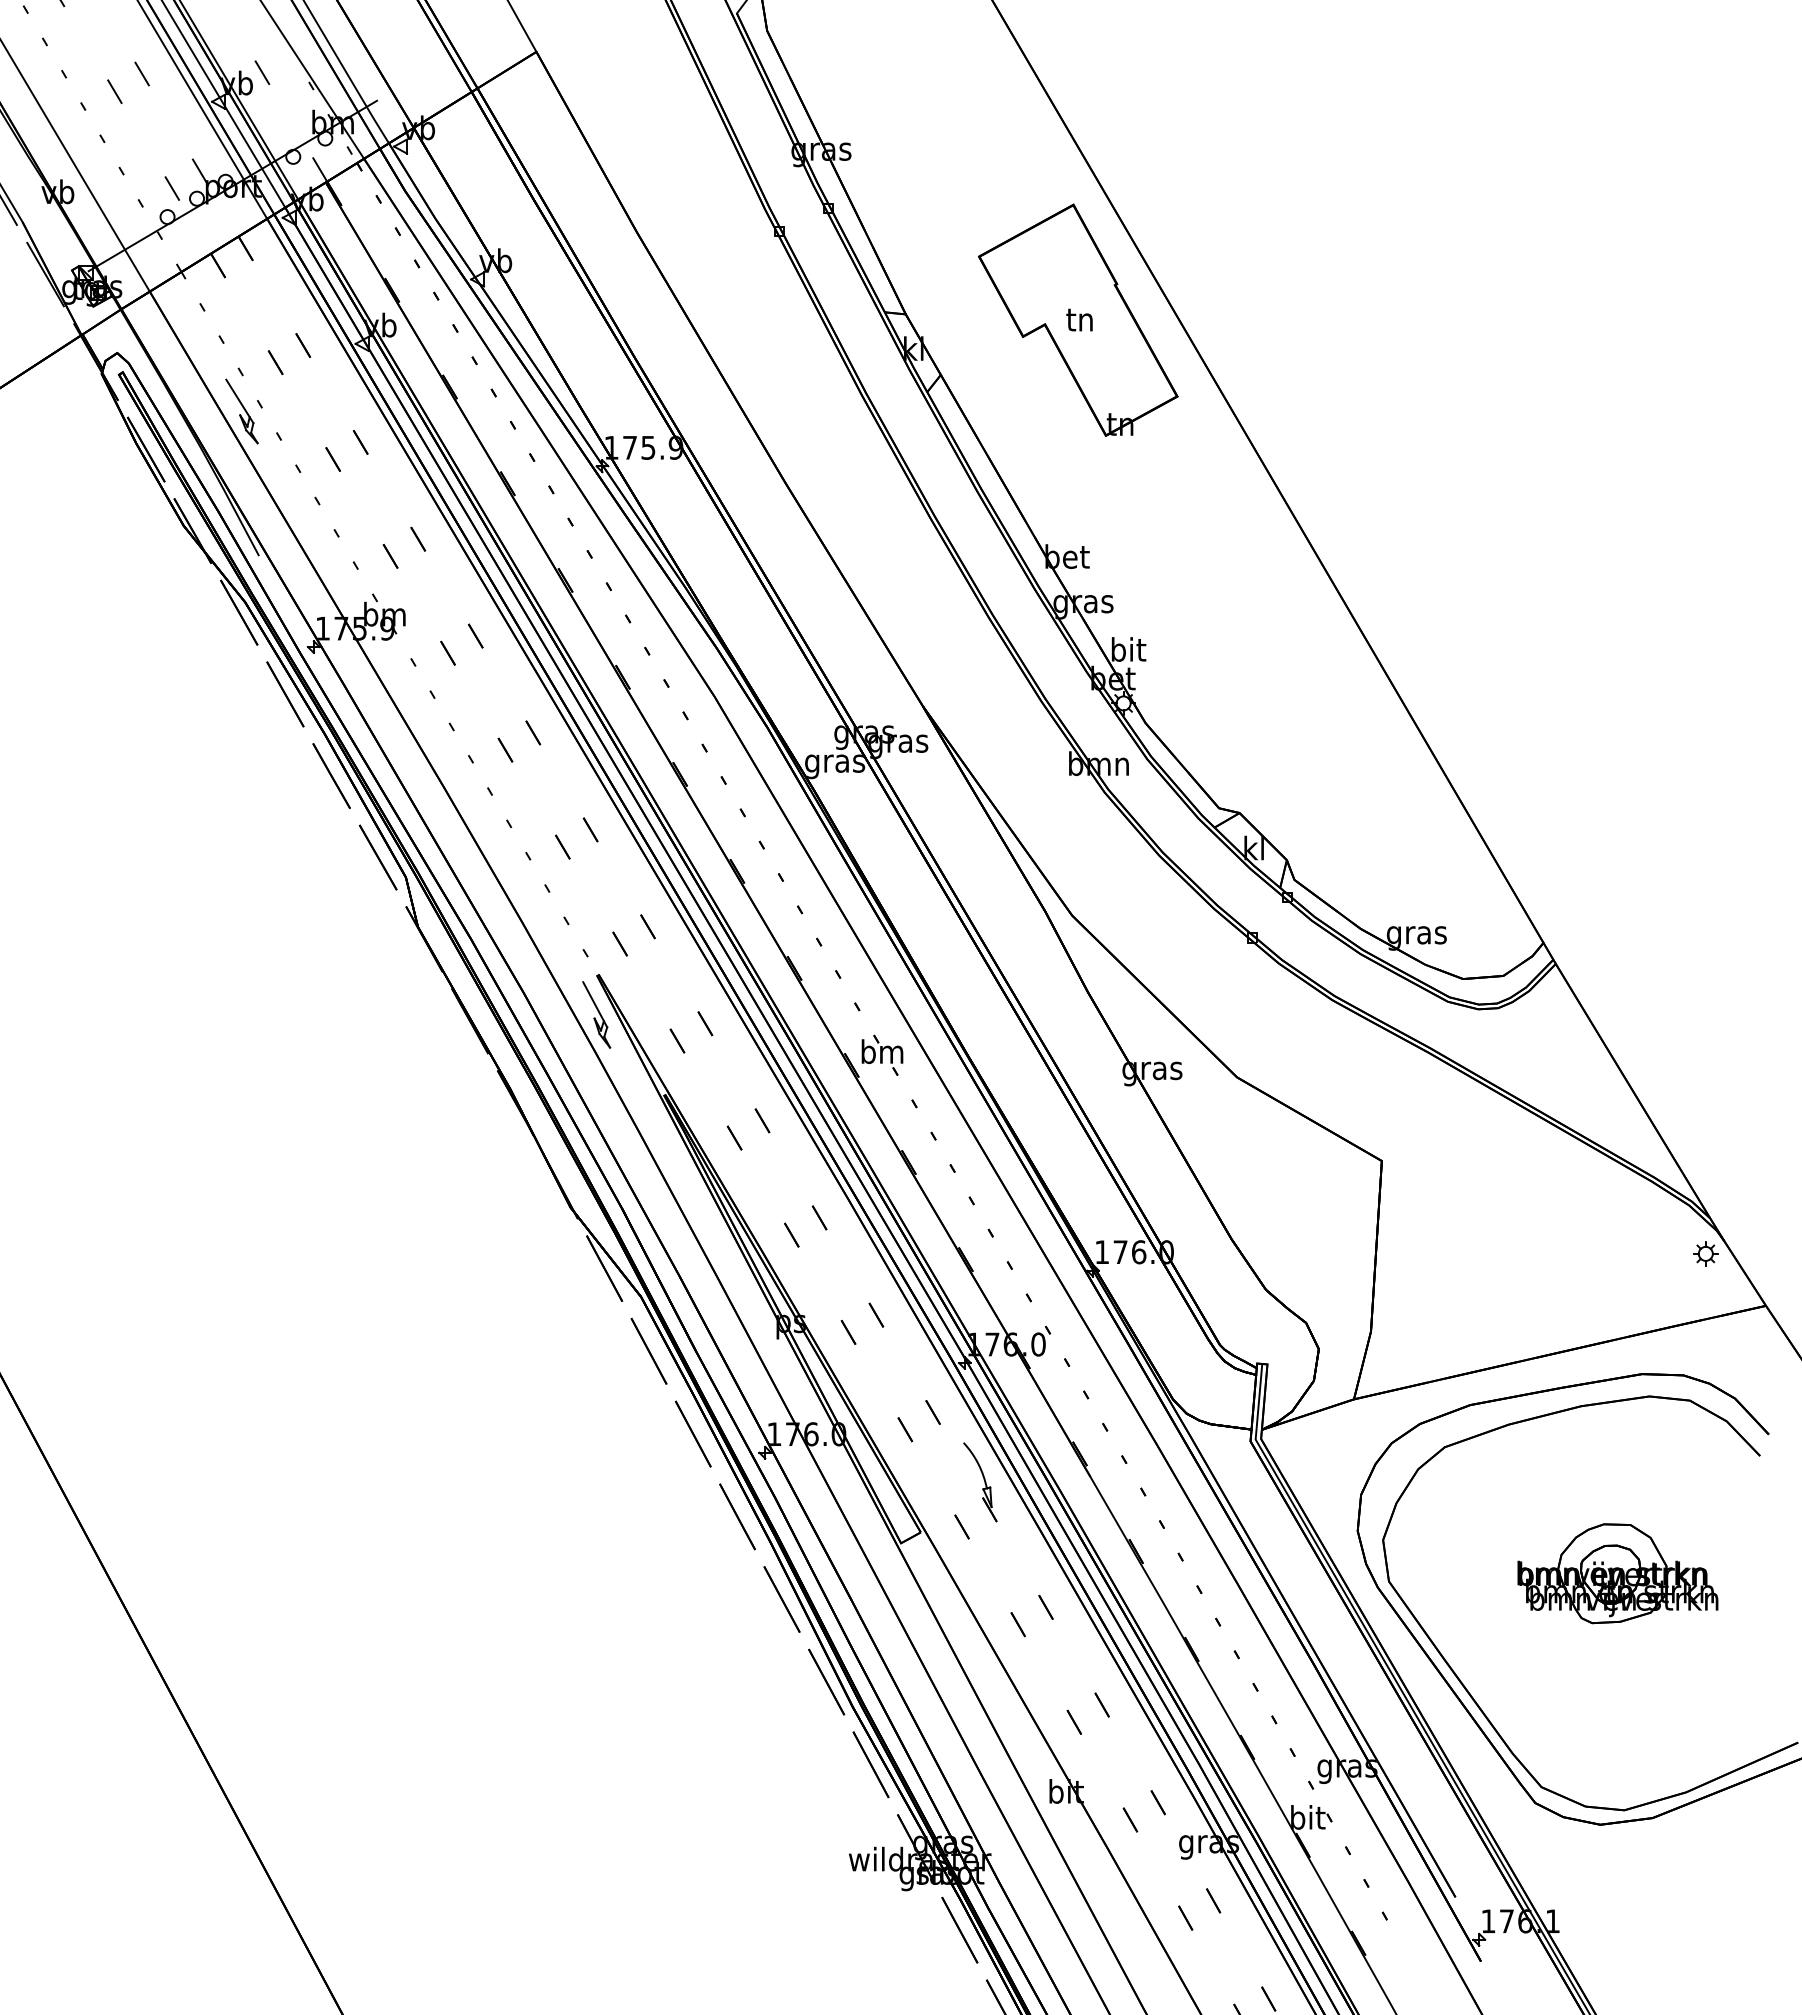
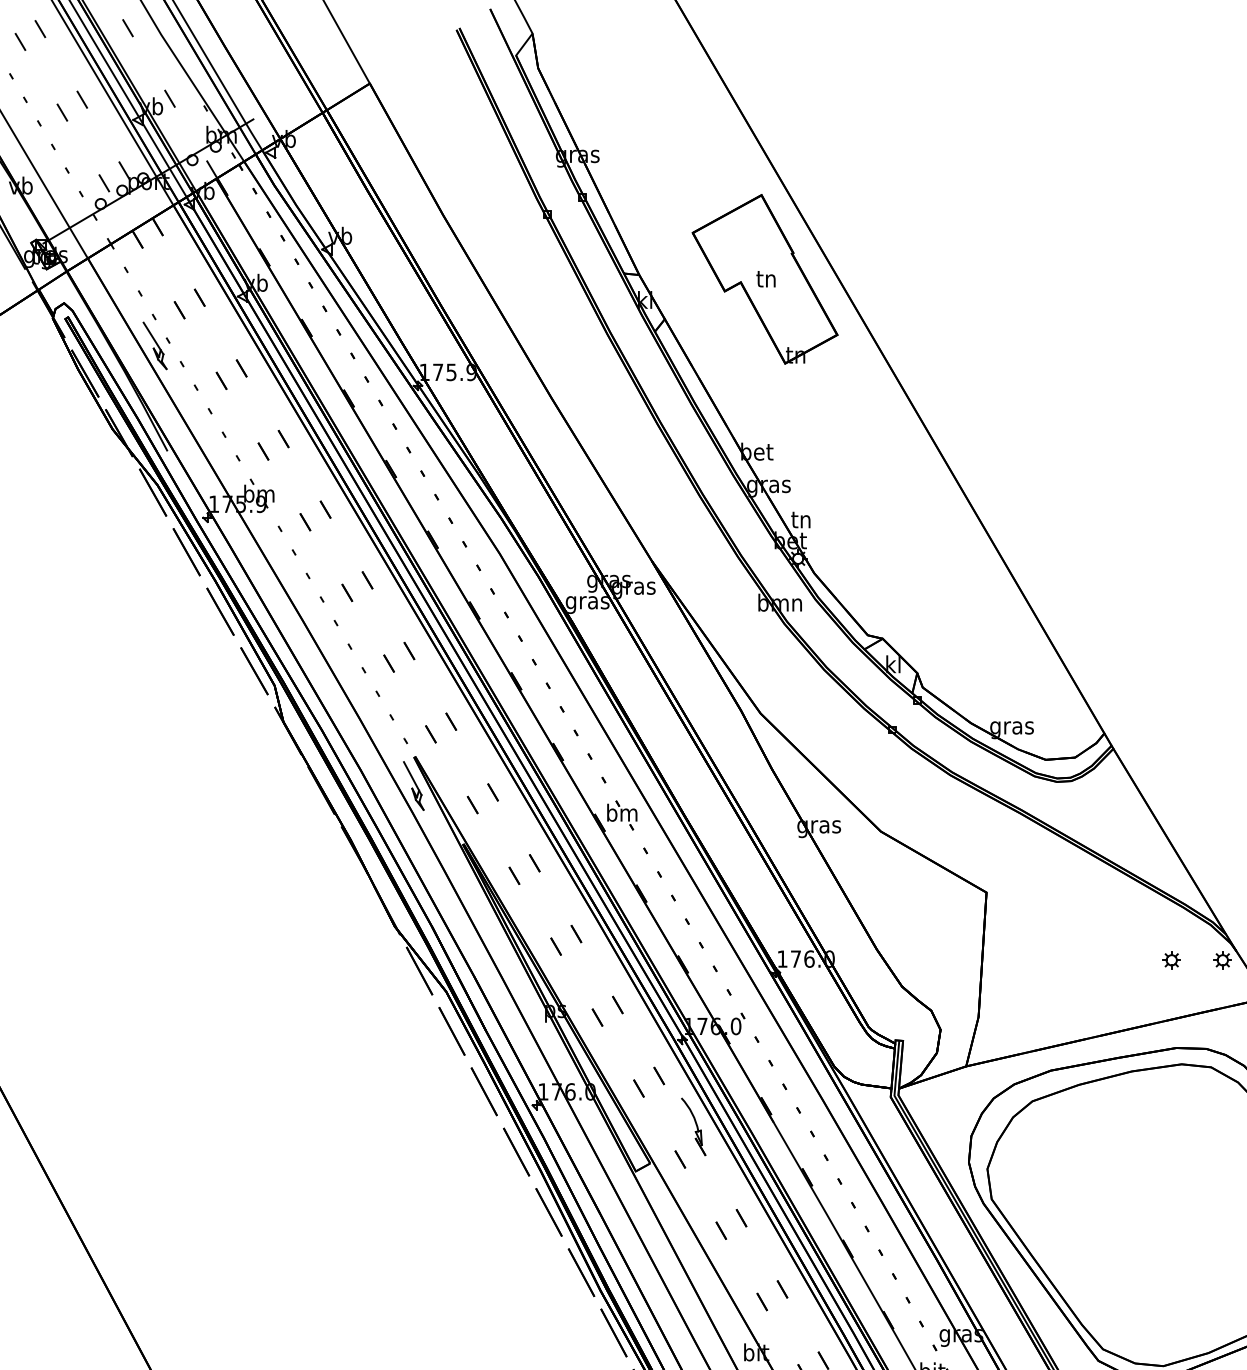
text: (1128, 649) -> (801, 519), bit -> tn
part: (1635, 1253) -> (1171, 960), added
part: (1617, 1573) -> (1158, 1193), removed

